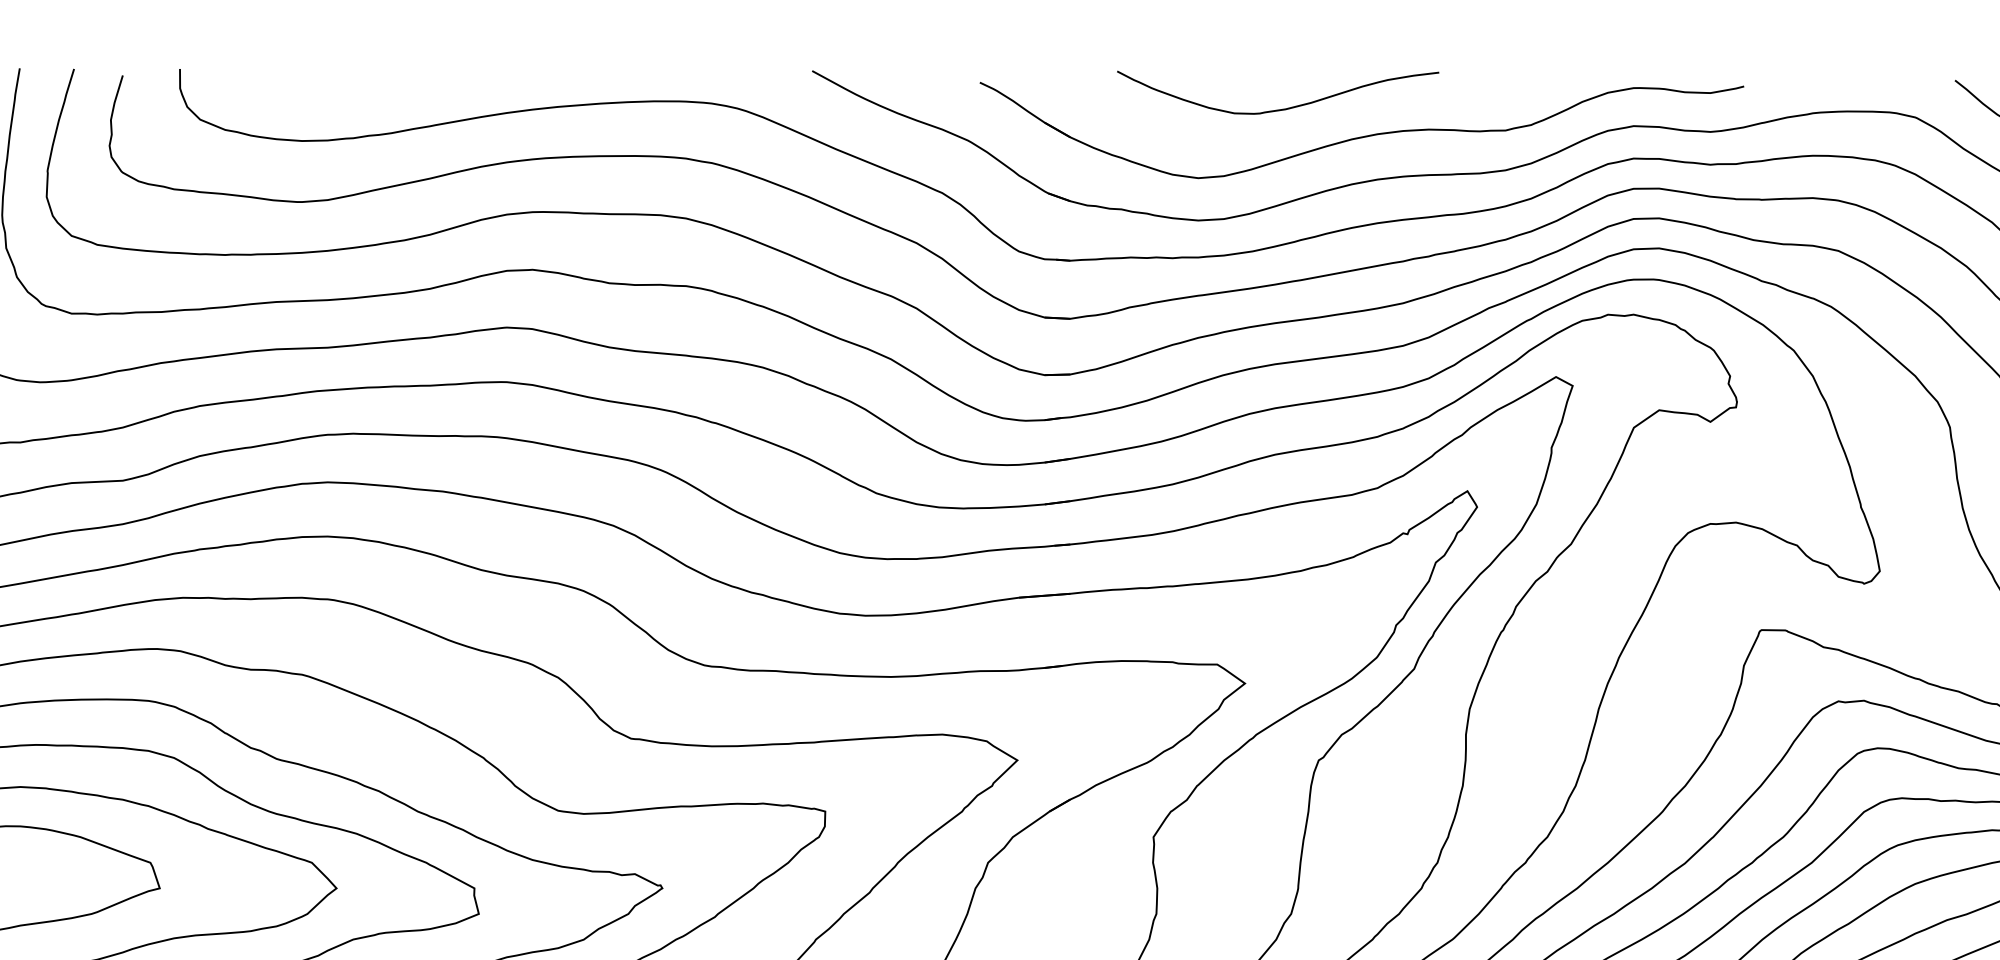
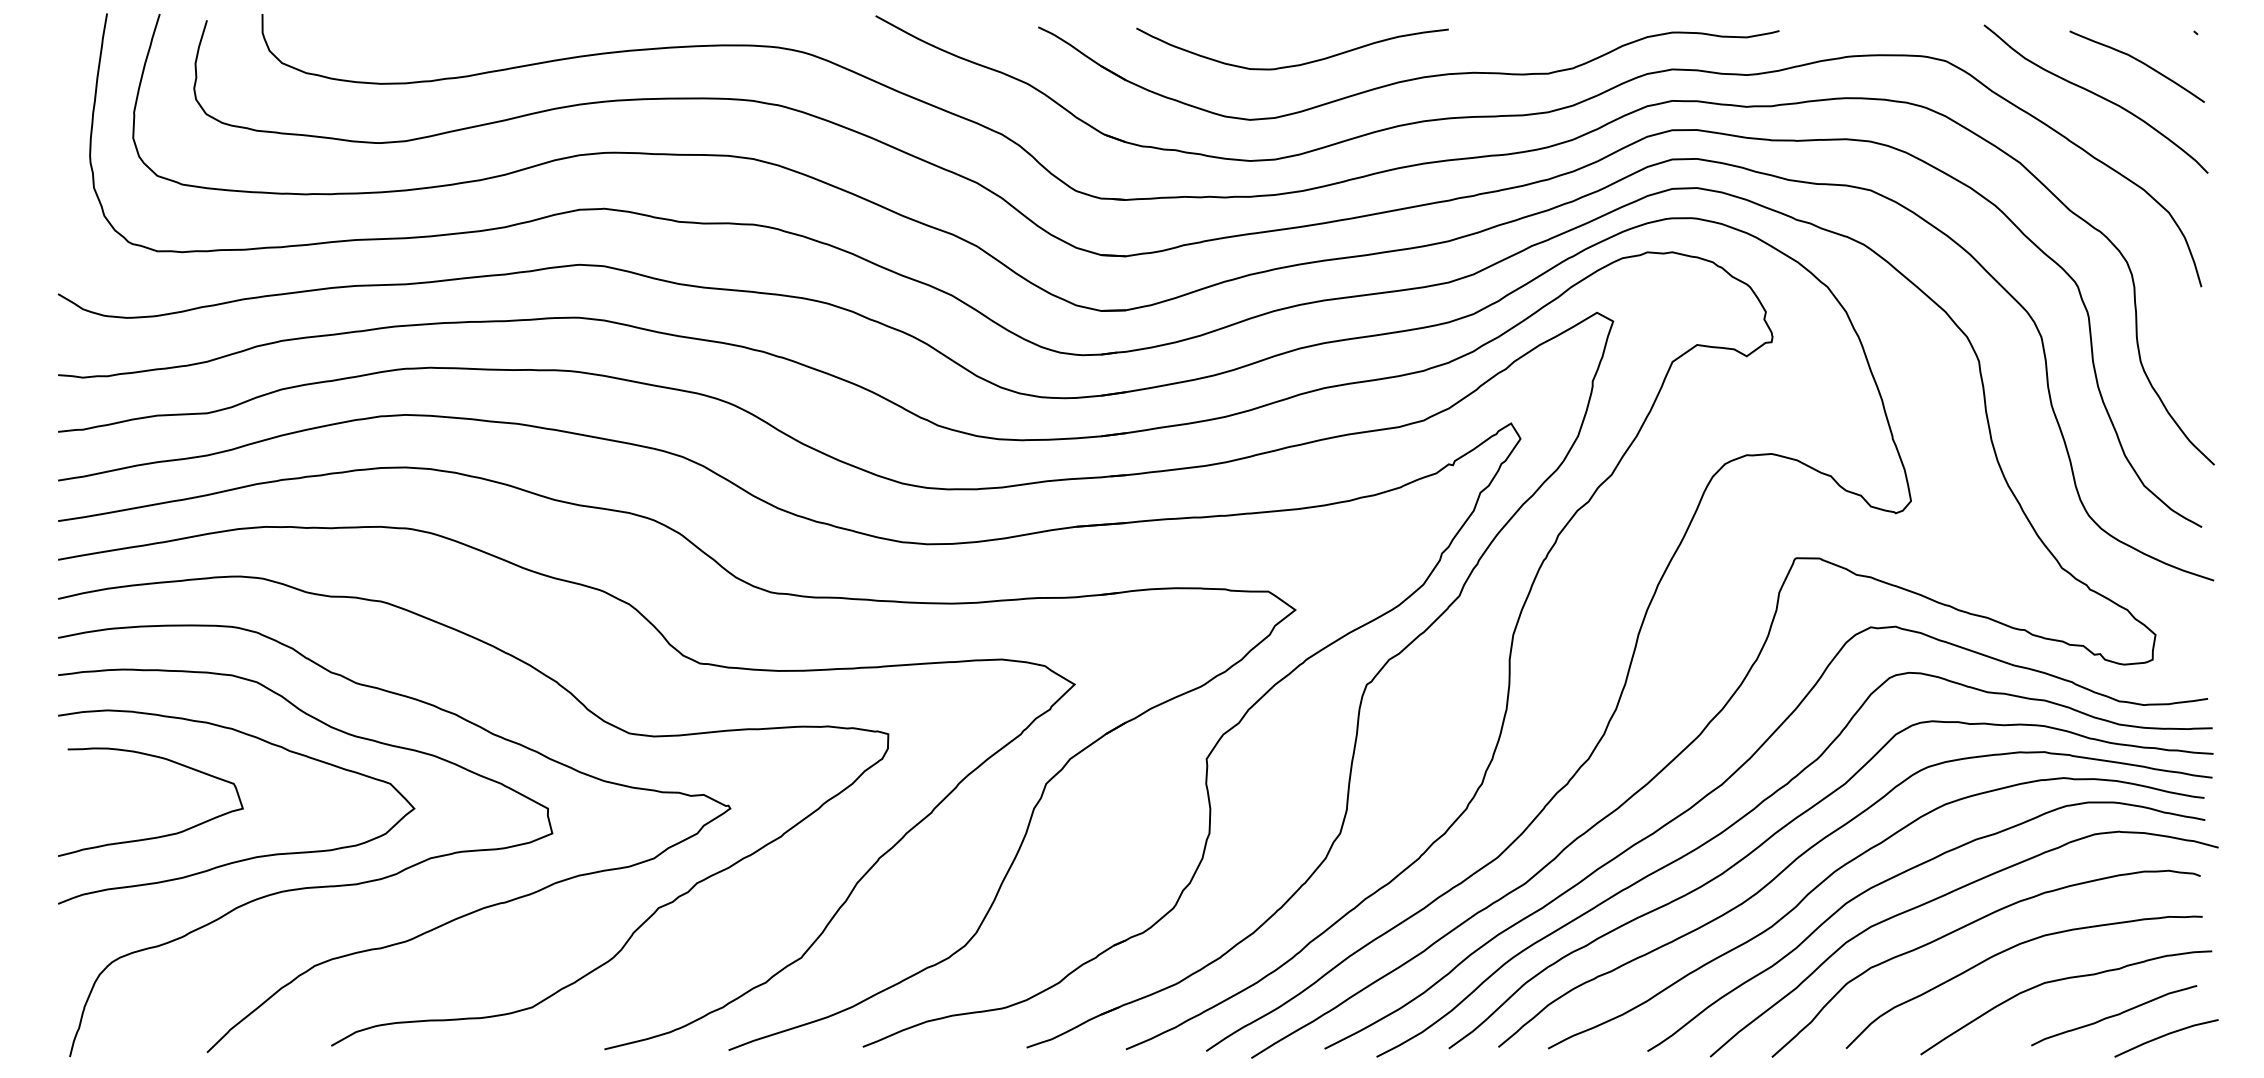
curve: (1281, 108) -> (1295, 64), moved

